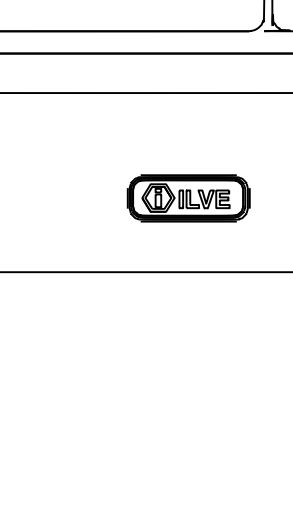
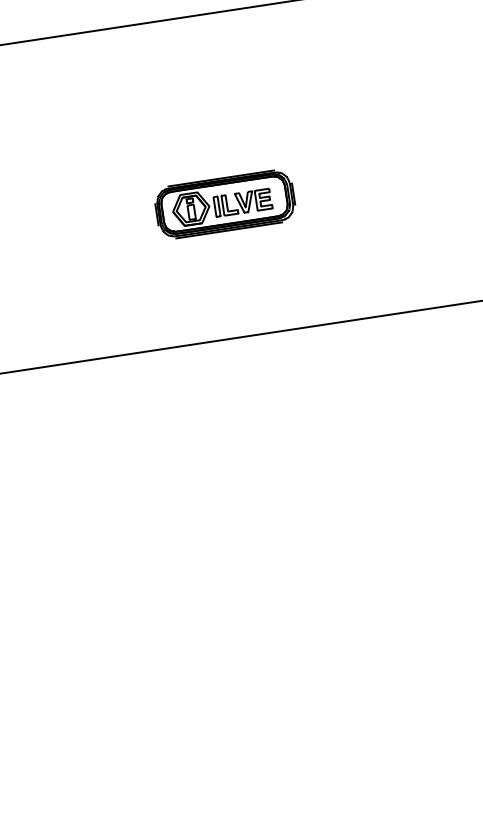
part: (189, 198) -> (226, 204), size x0.62

